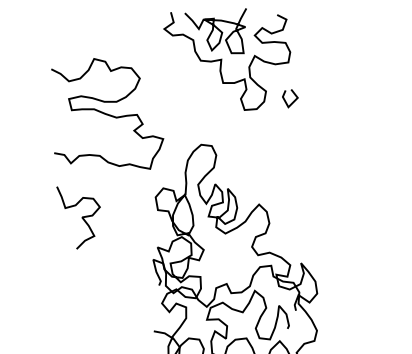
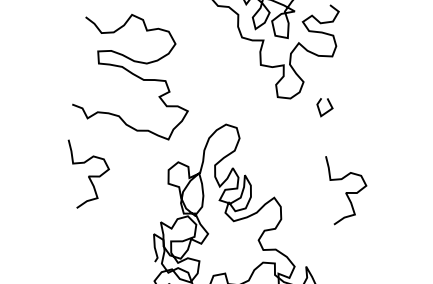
line: (293, 100) -> (327, 110), moved
curve: (324, 187) -> (345, 192), added

